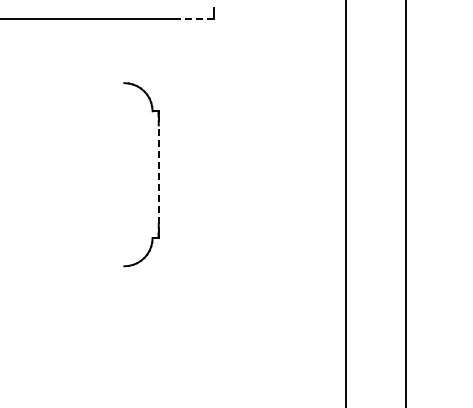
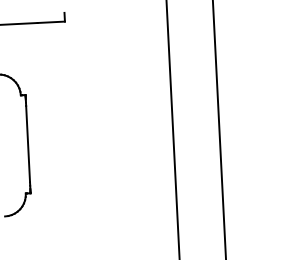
line: (196, 19) -> (51, 22), dashed -> solid
line: (158, 174) -> (27, 144), dashed -> solid

